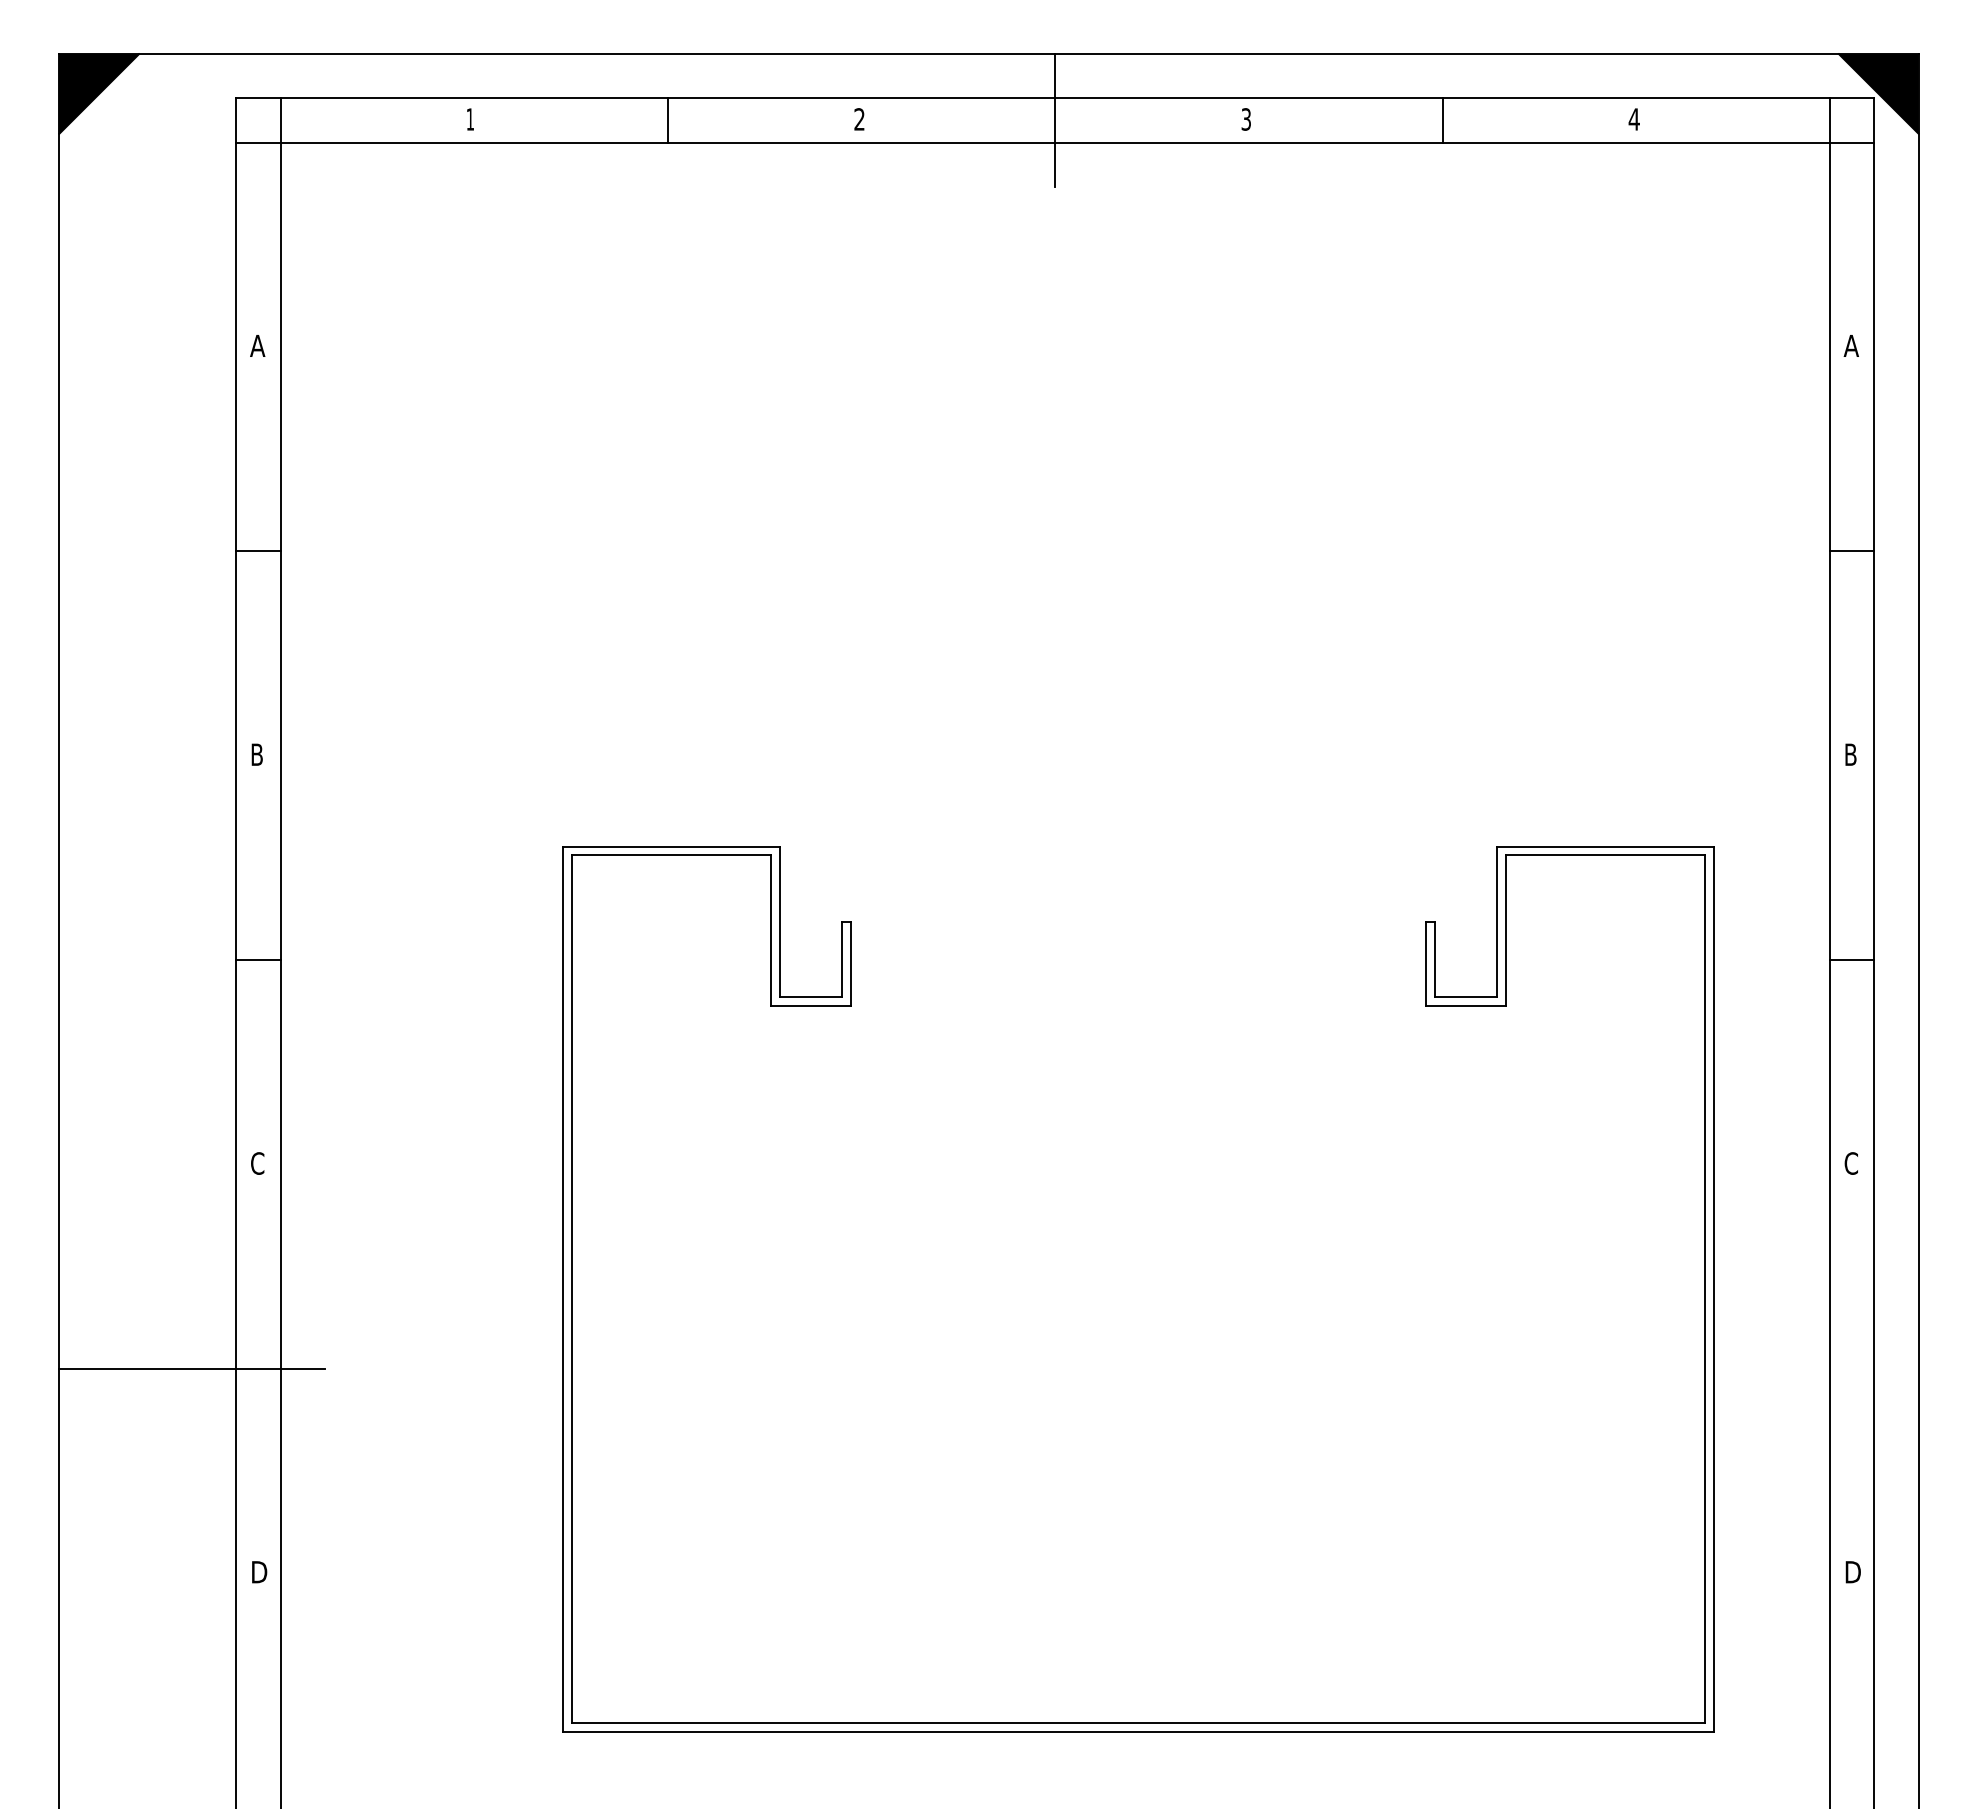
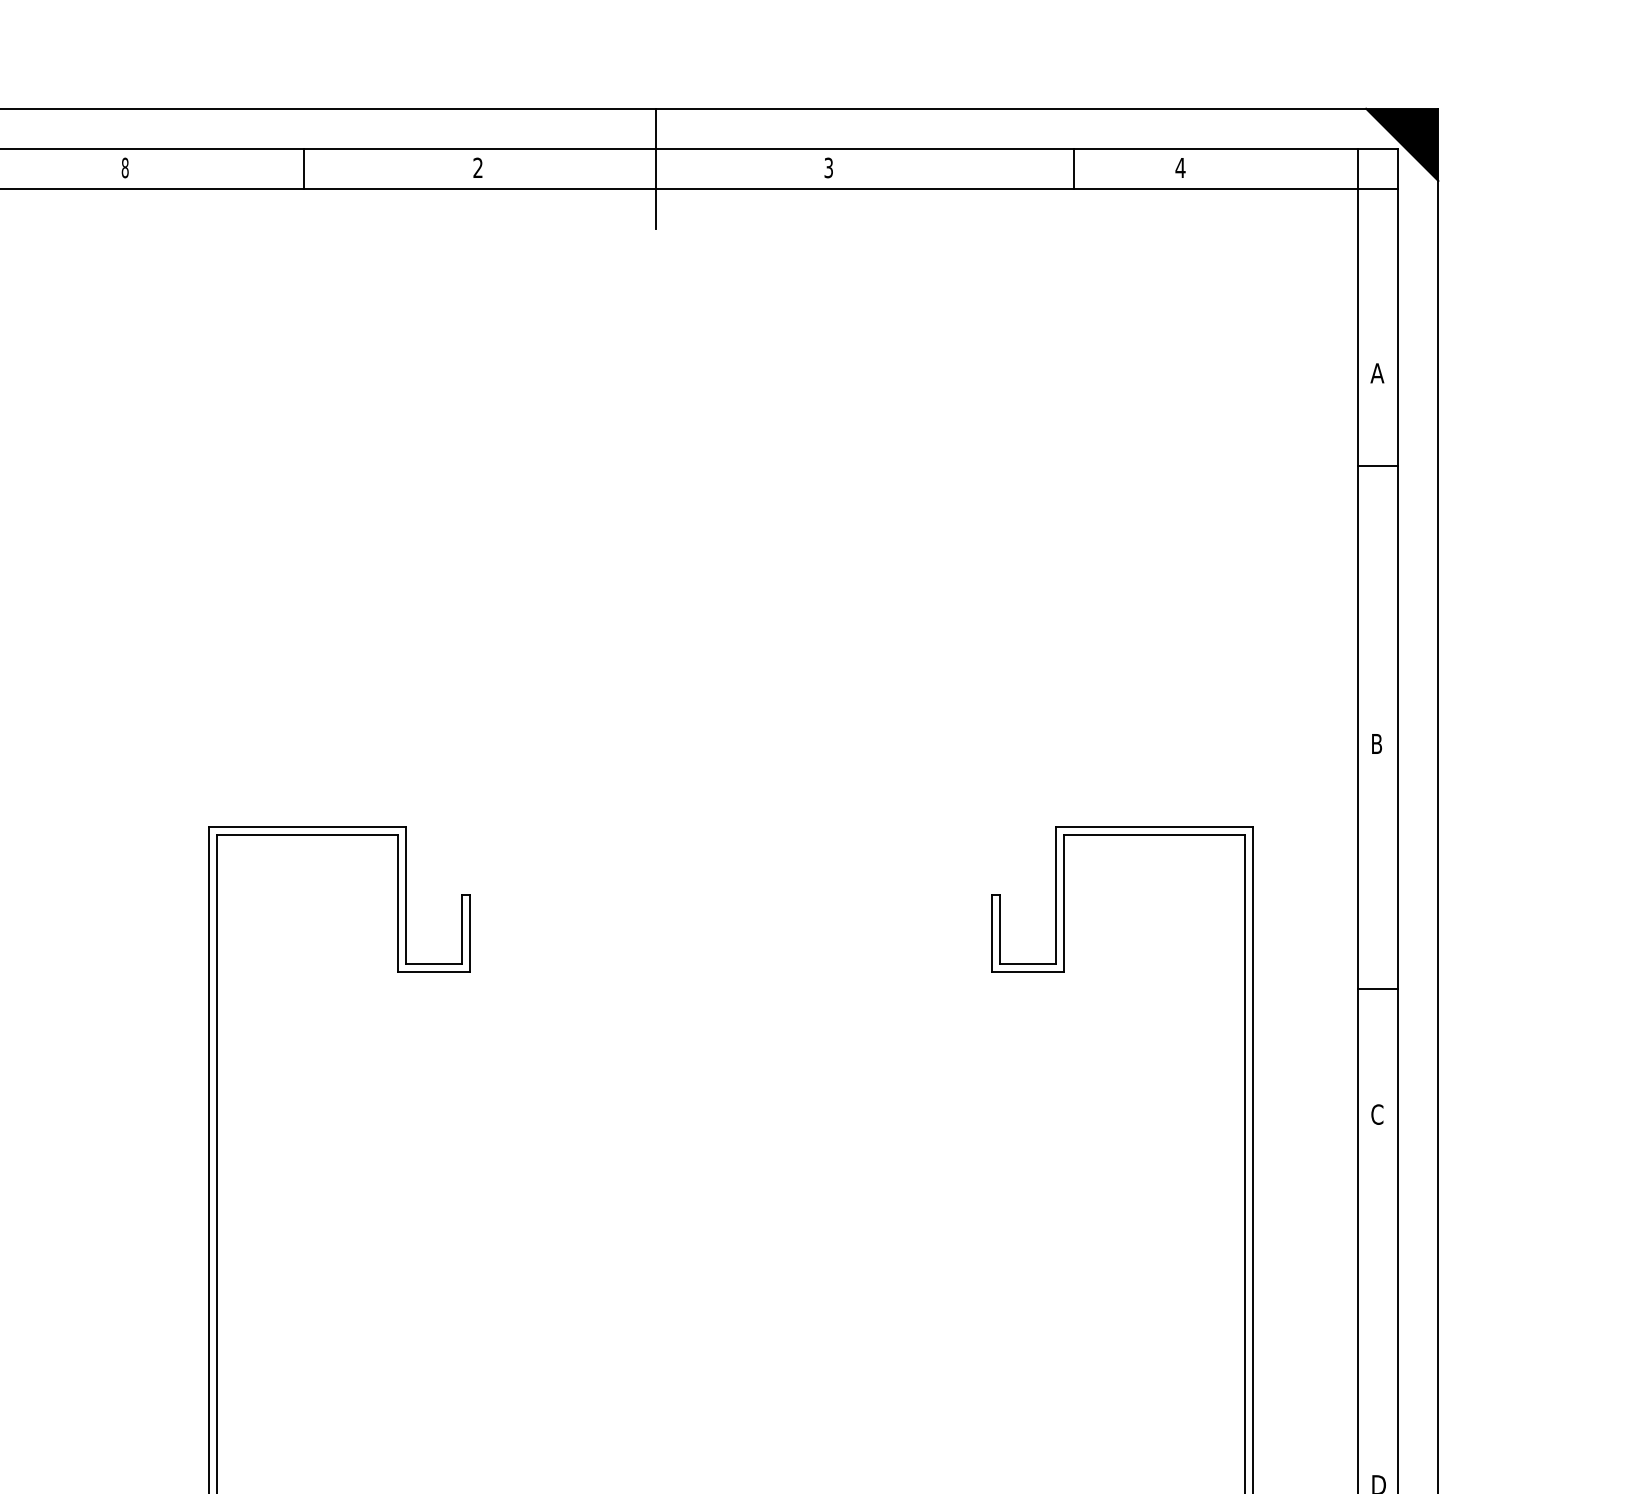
text: (470, 119) -> (125, 167), 1 -> 8
line: (1442, 120) -> (1073, 168), moved
line: (1852, 551) -> (1378, 466), moved
line: (1852, 960) -> (1378, 989), moved

